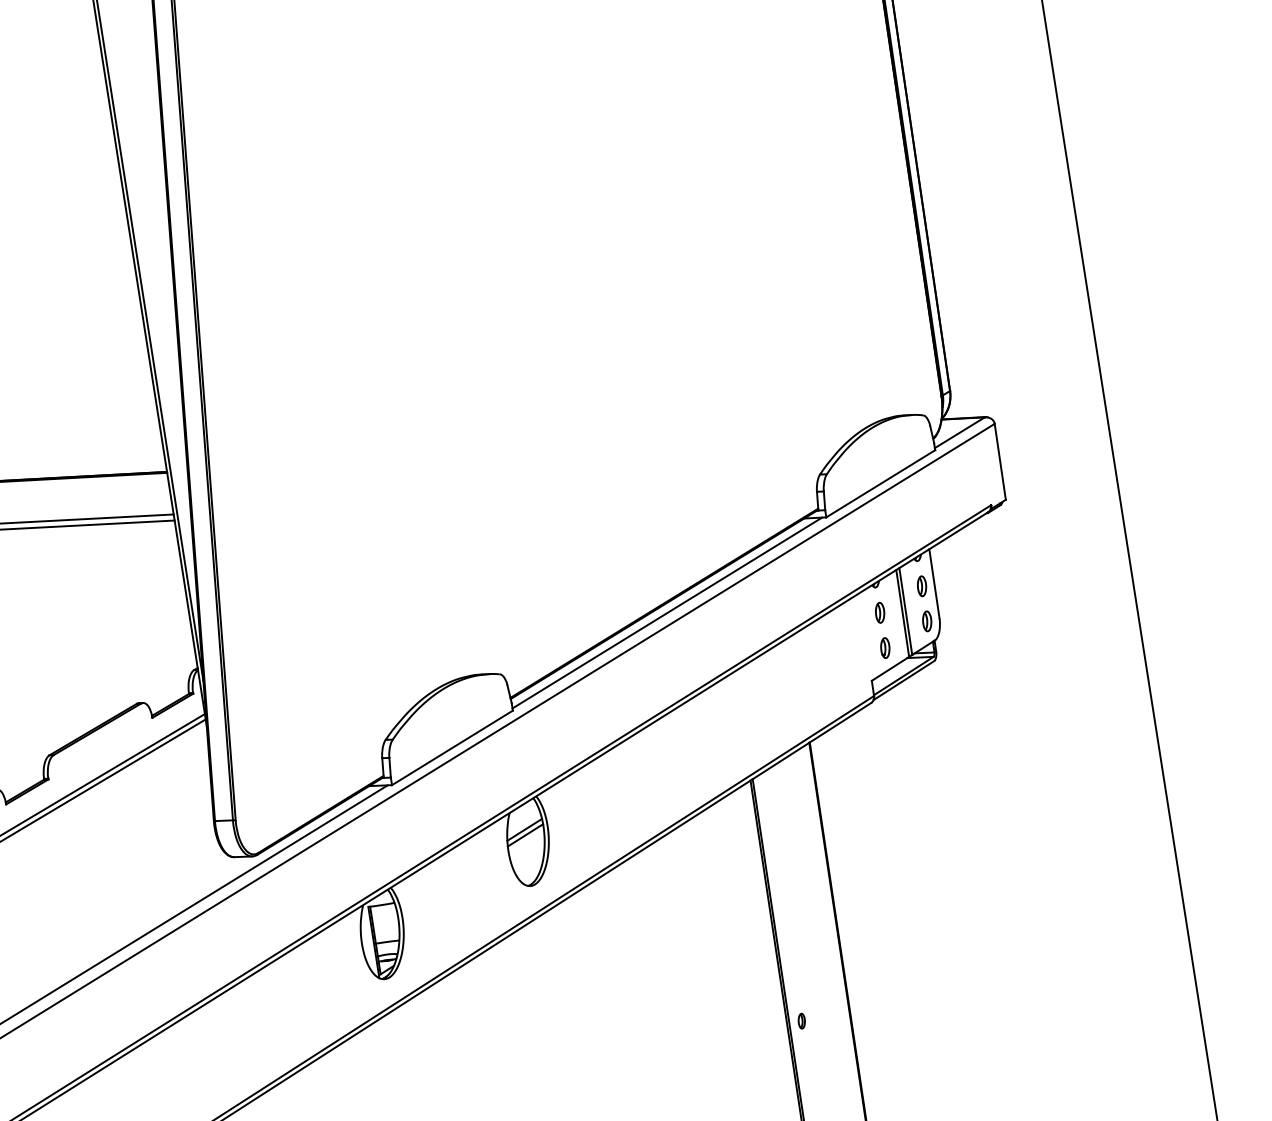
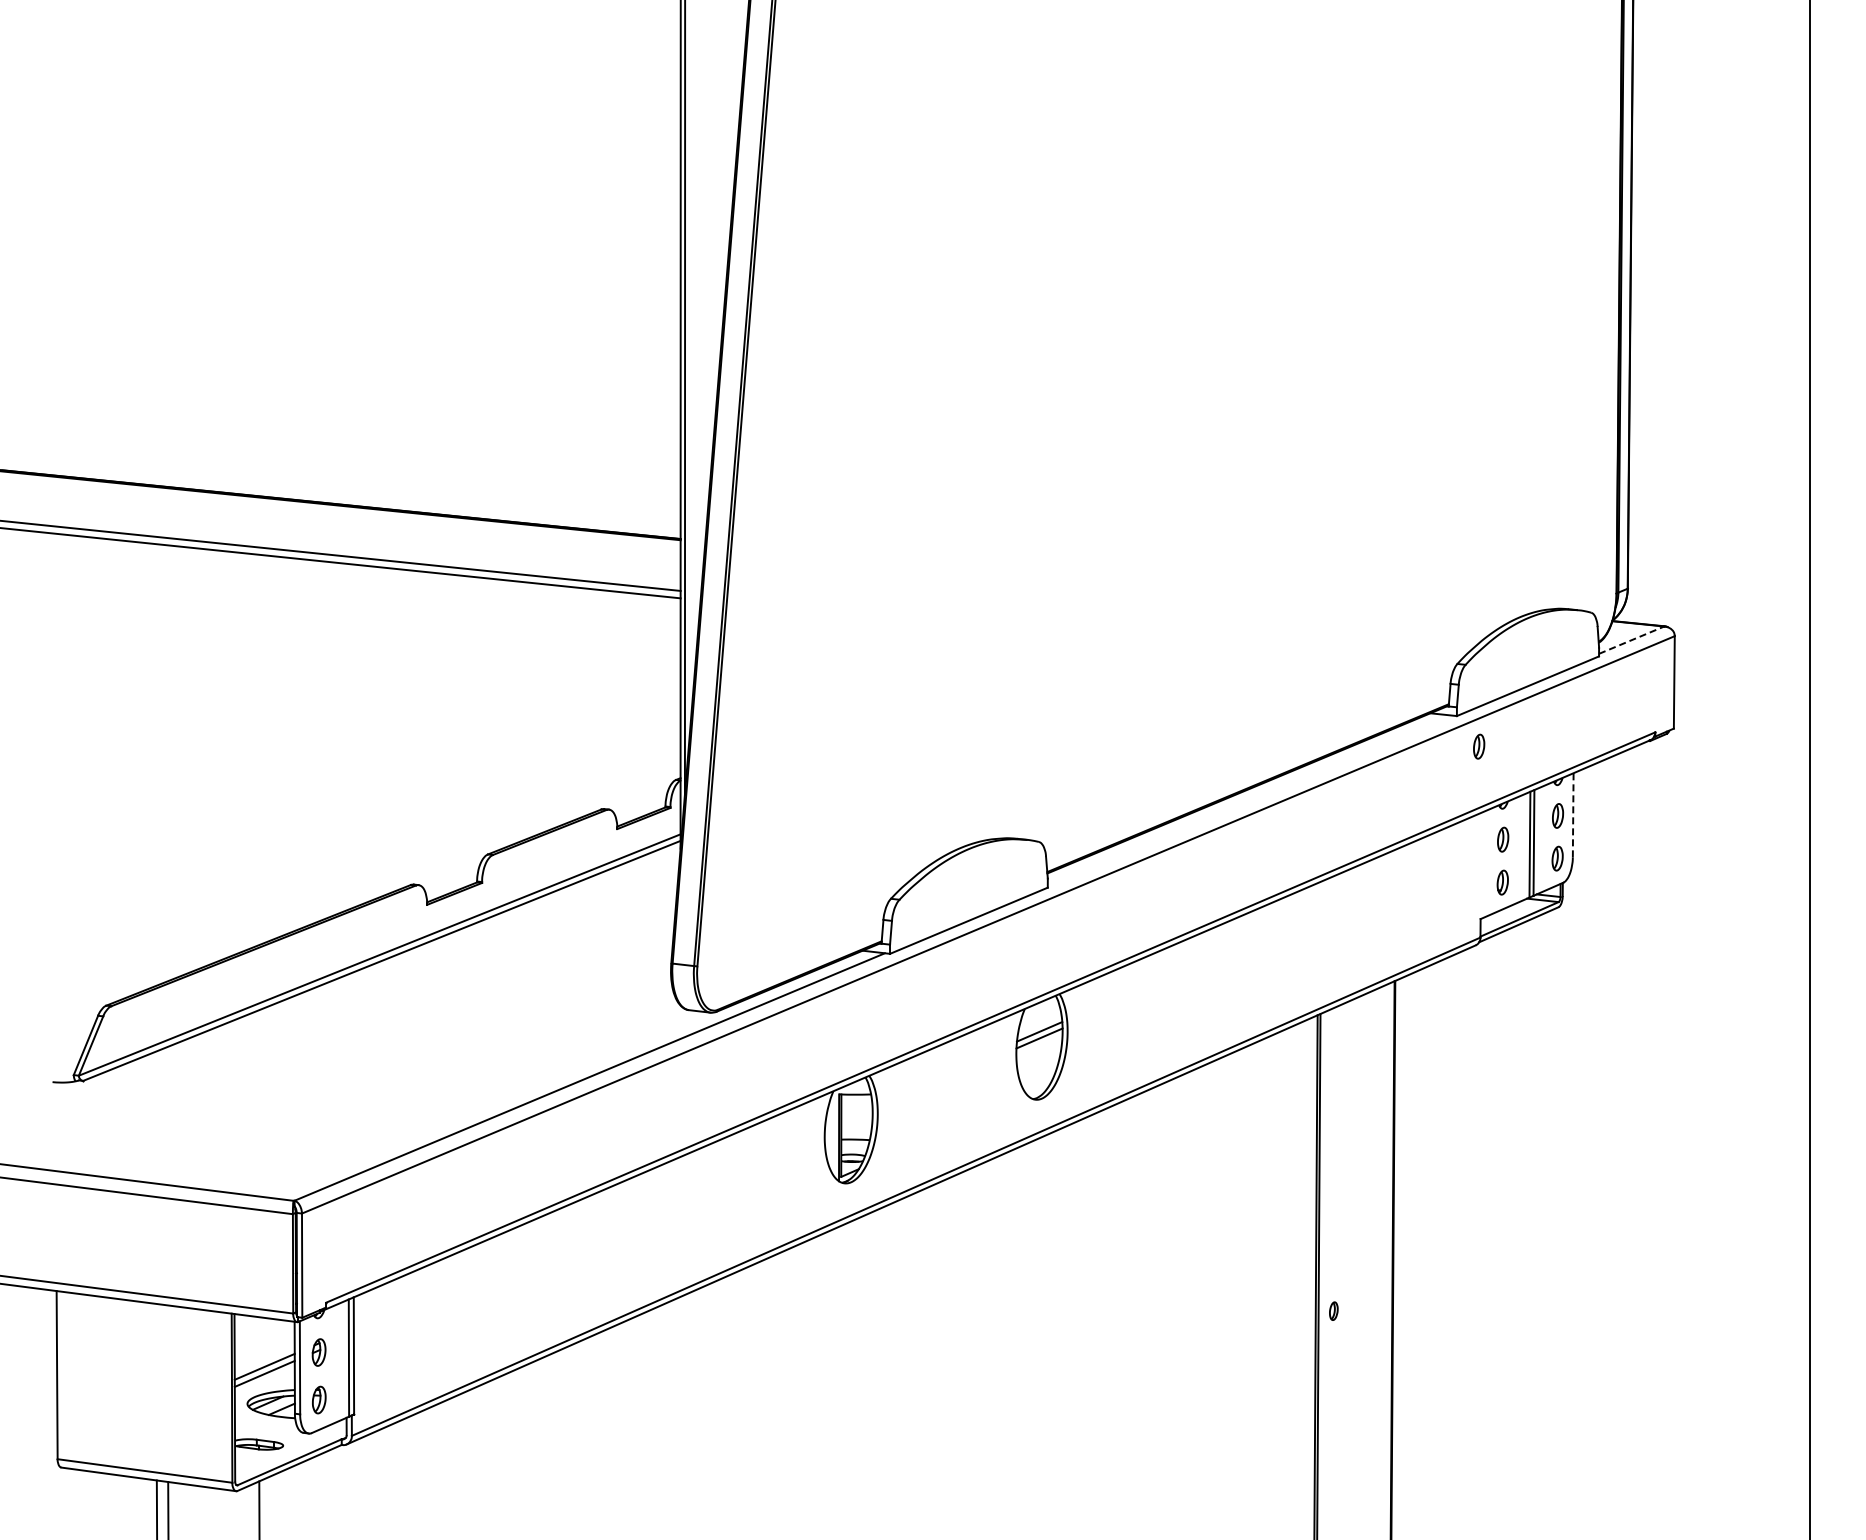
line: (960, 432) -> (1632, 640), solid -> dashed
part: (848, 539) -> (1479, 746), added
line: (934, 583) -> (1573, 814), solid -> dashed
line: (667, 613) -> (1249, 800), removed

